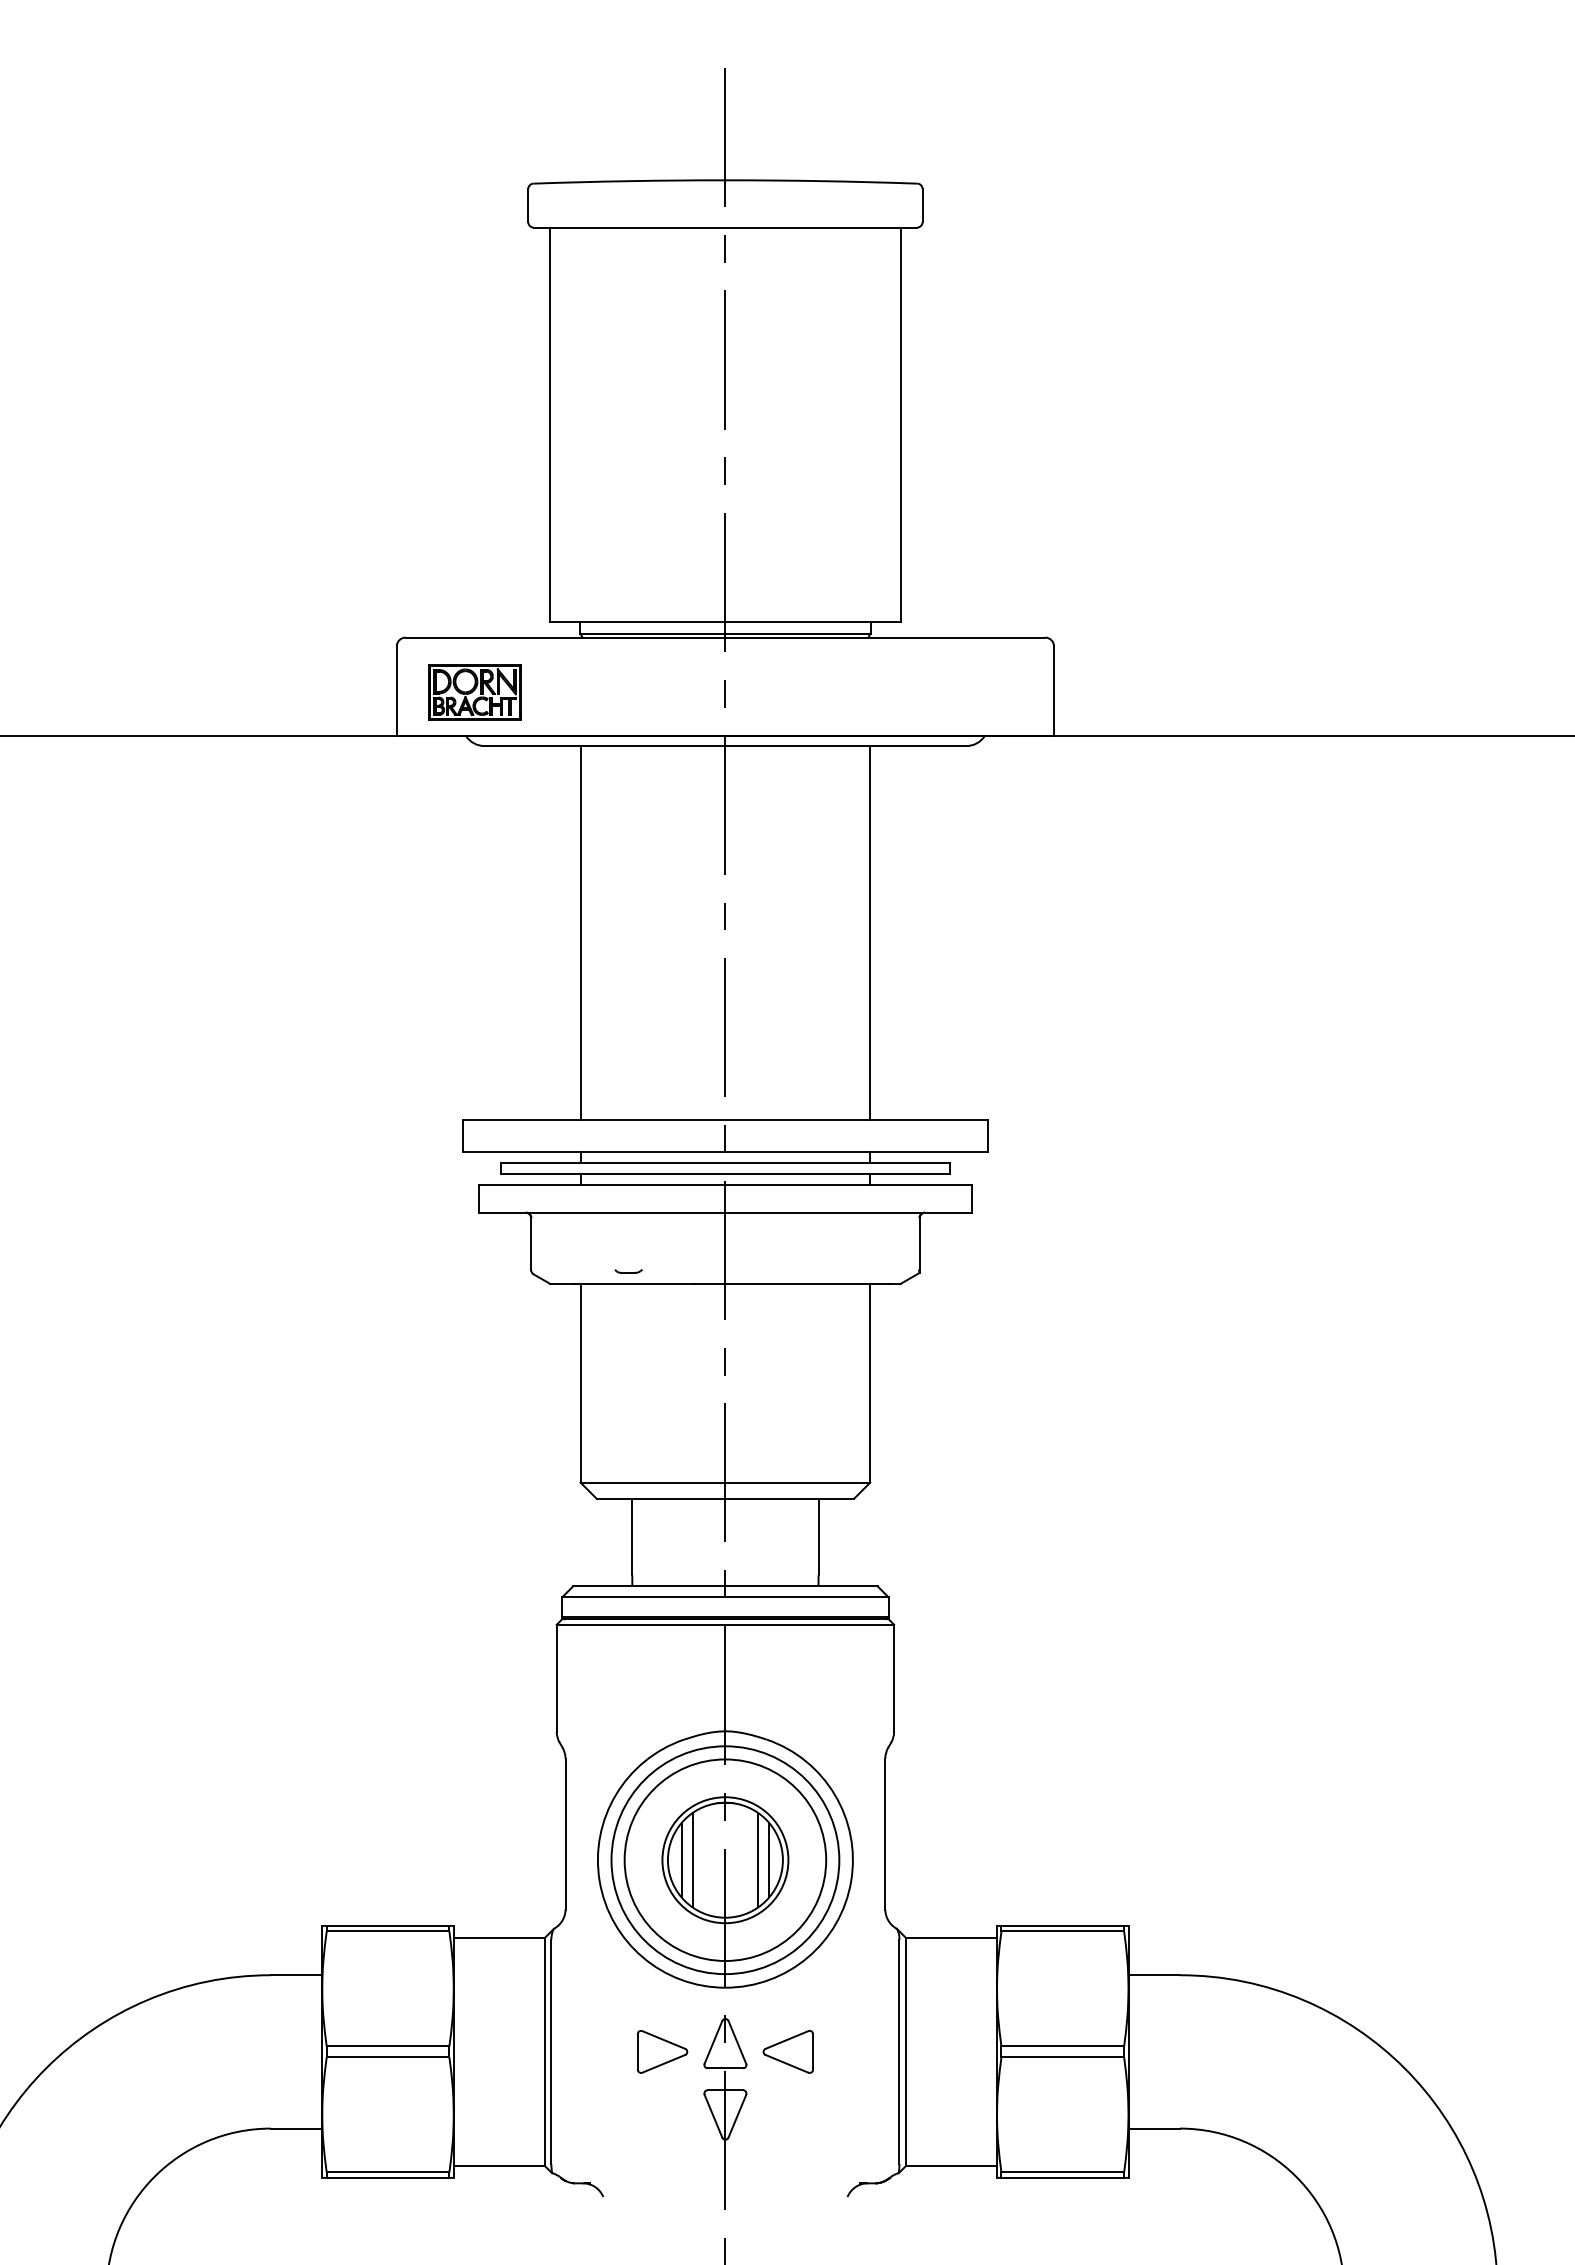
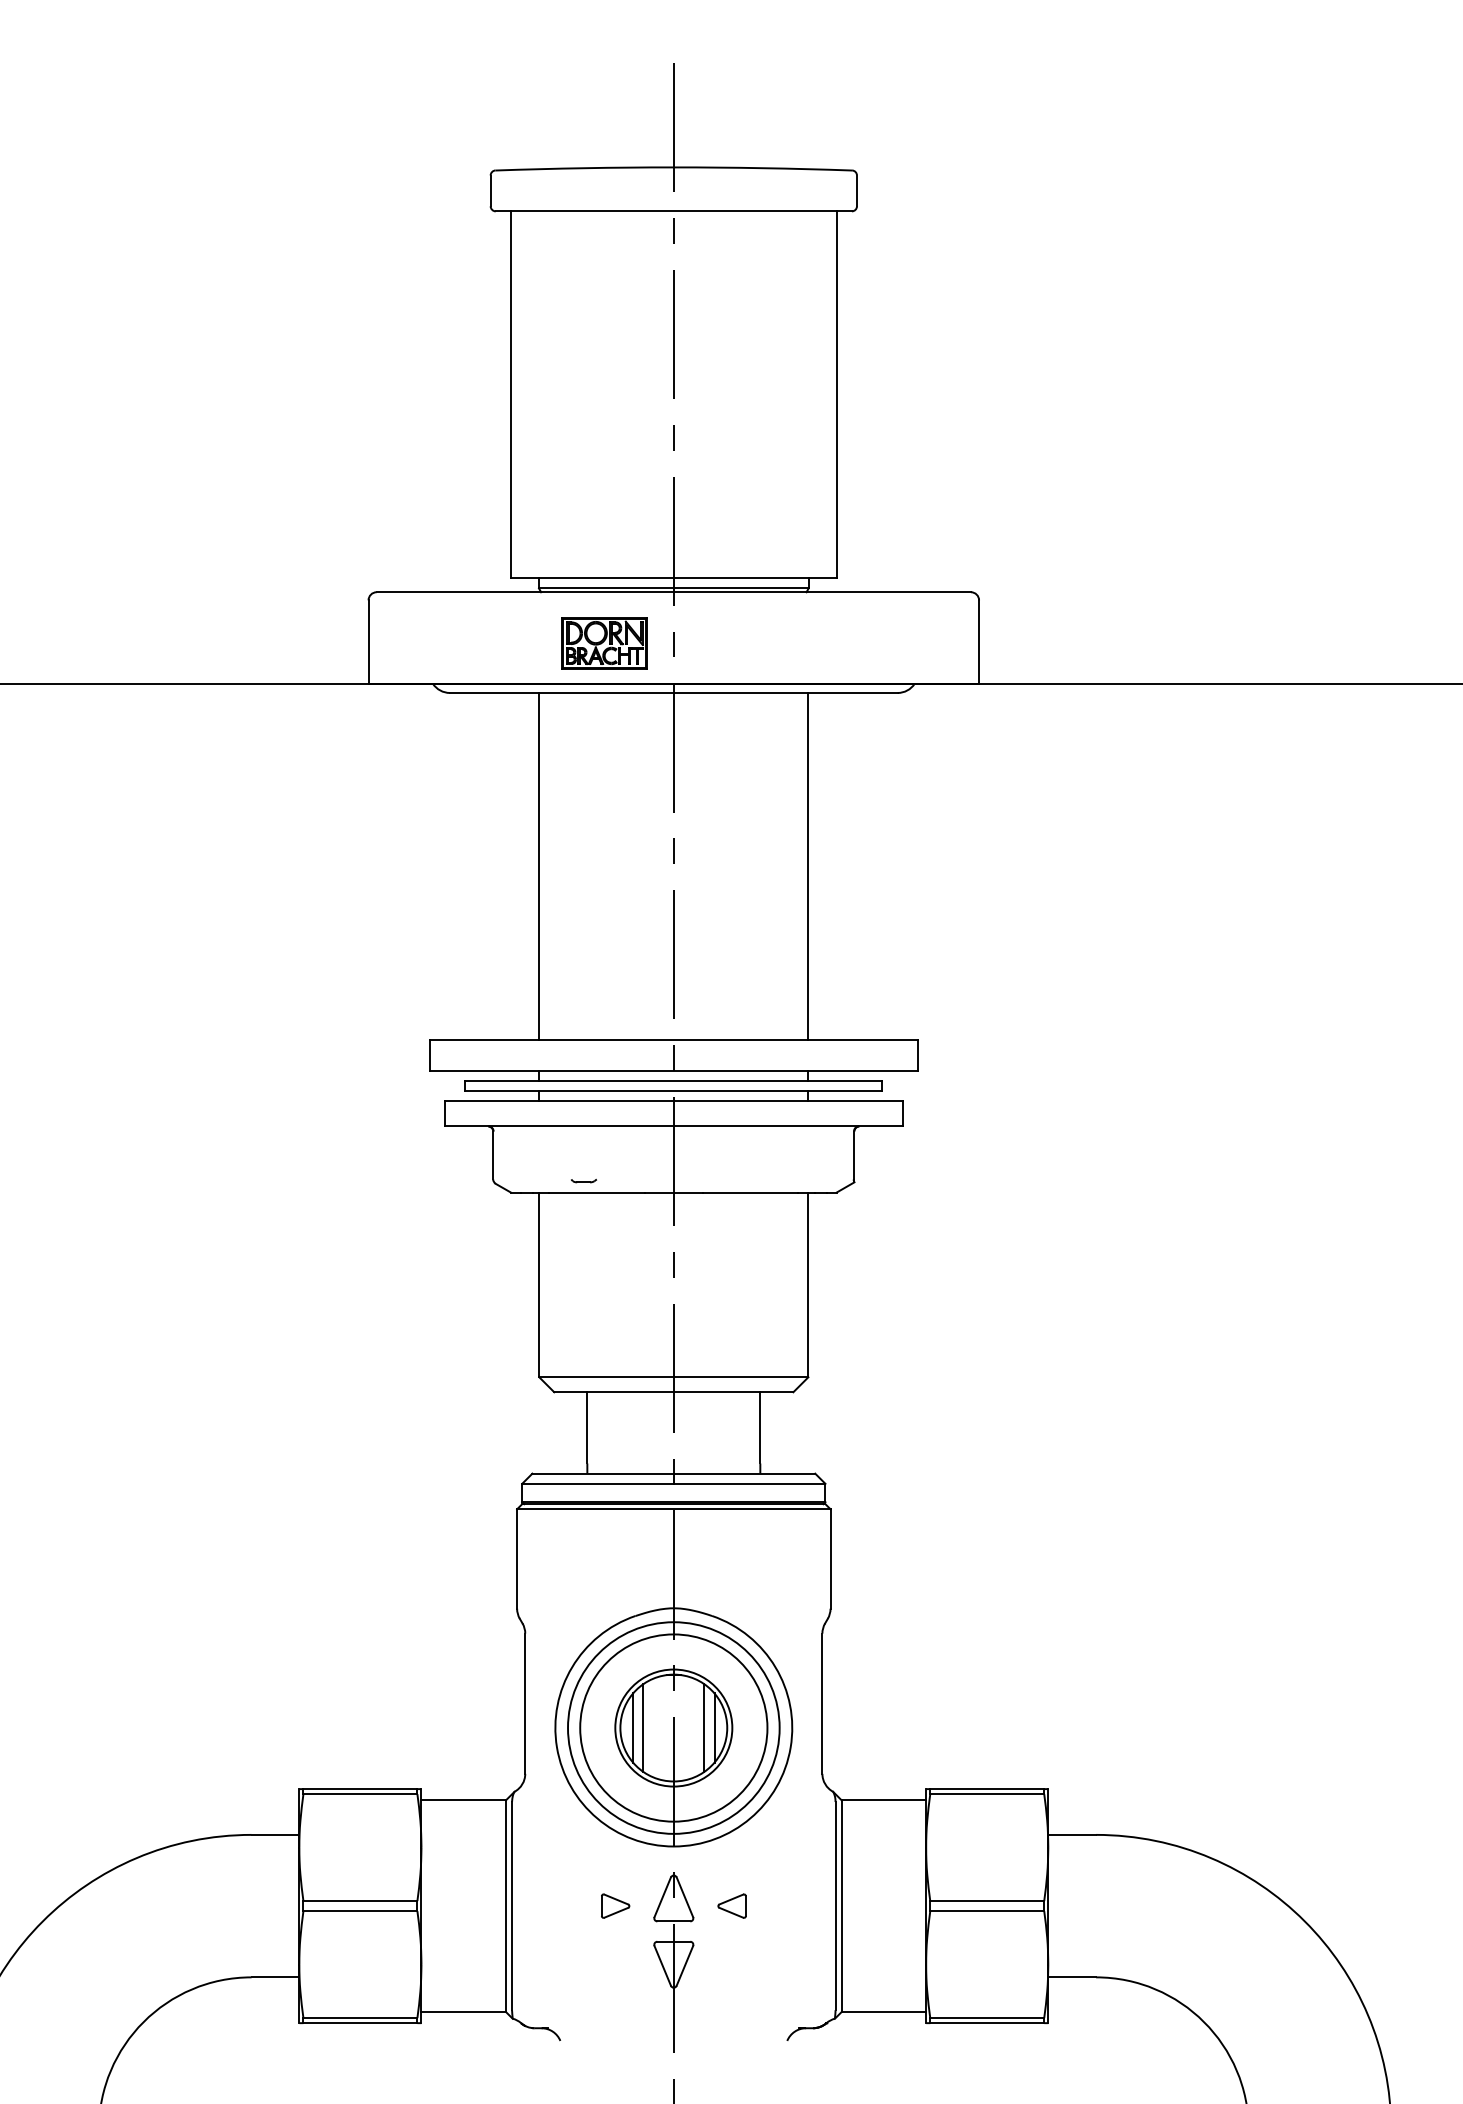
part: (474, 692) -> (604, 643), moved
part: (662, 2051) -> (615, 1905), size x0.6
part: (787, 2051) -> (731, 1905), size x0.6

